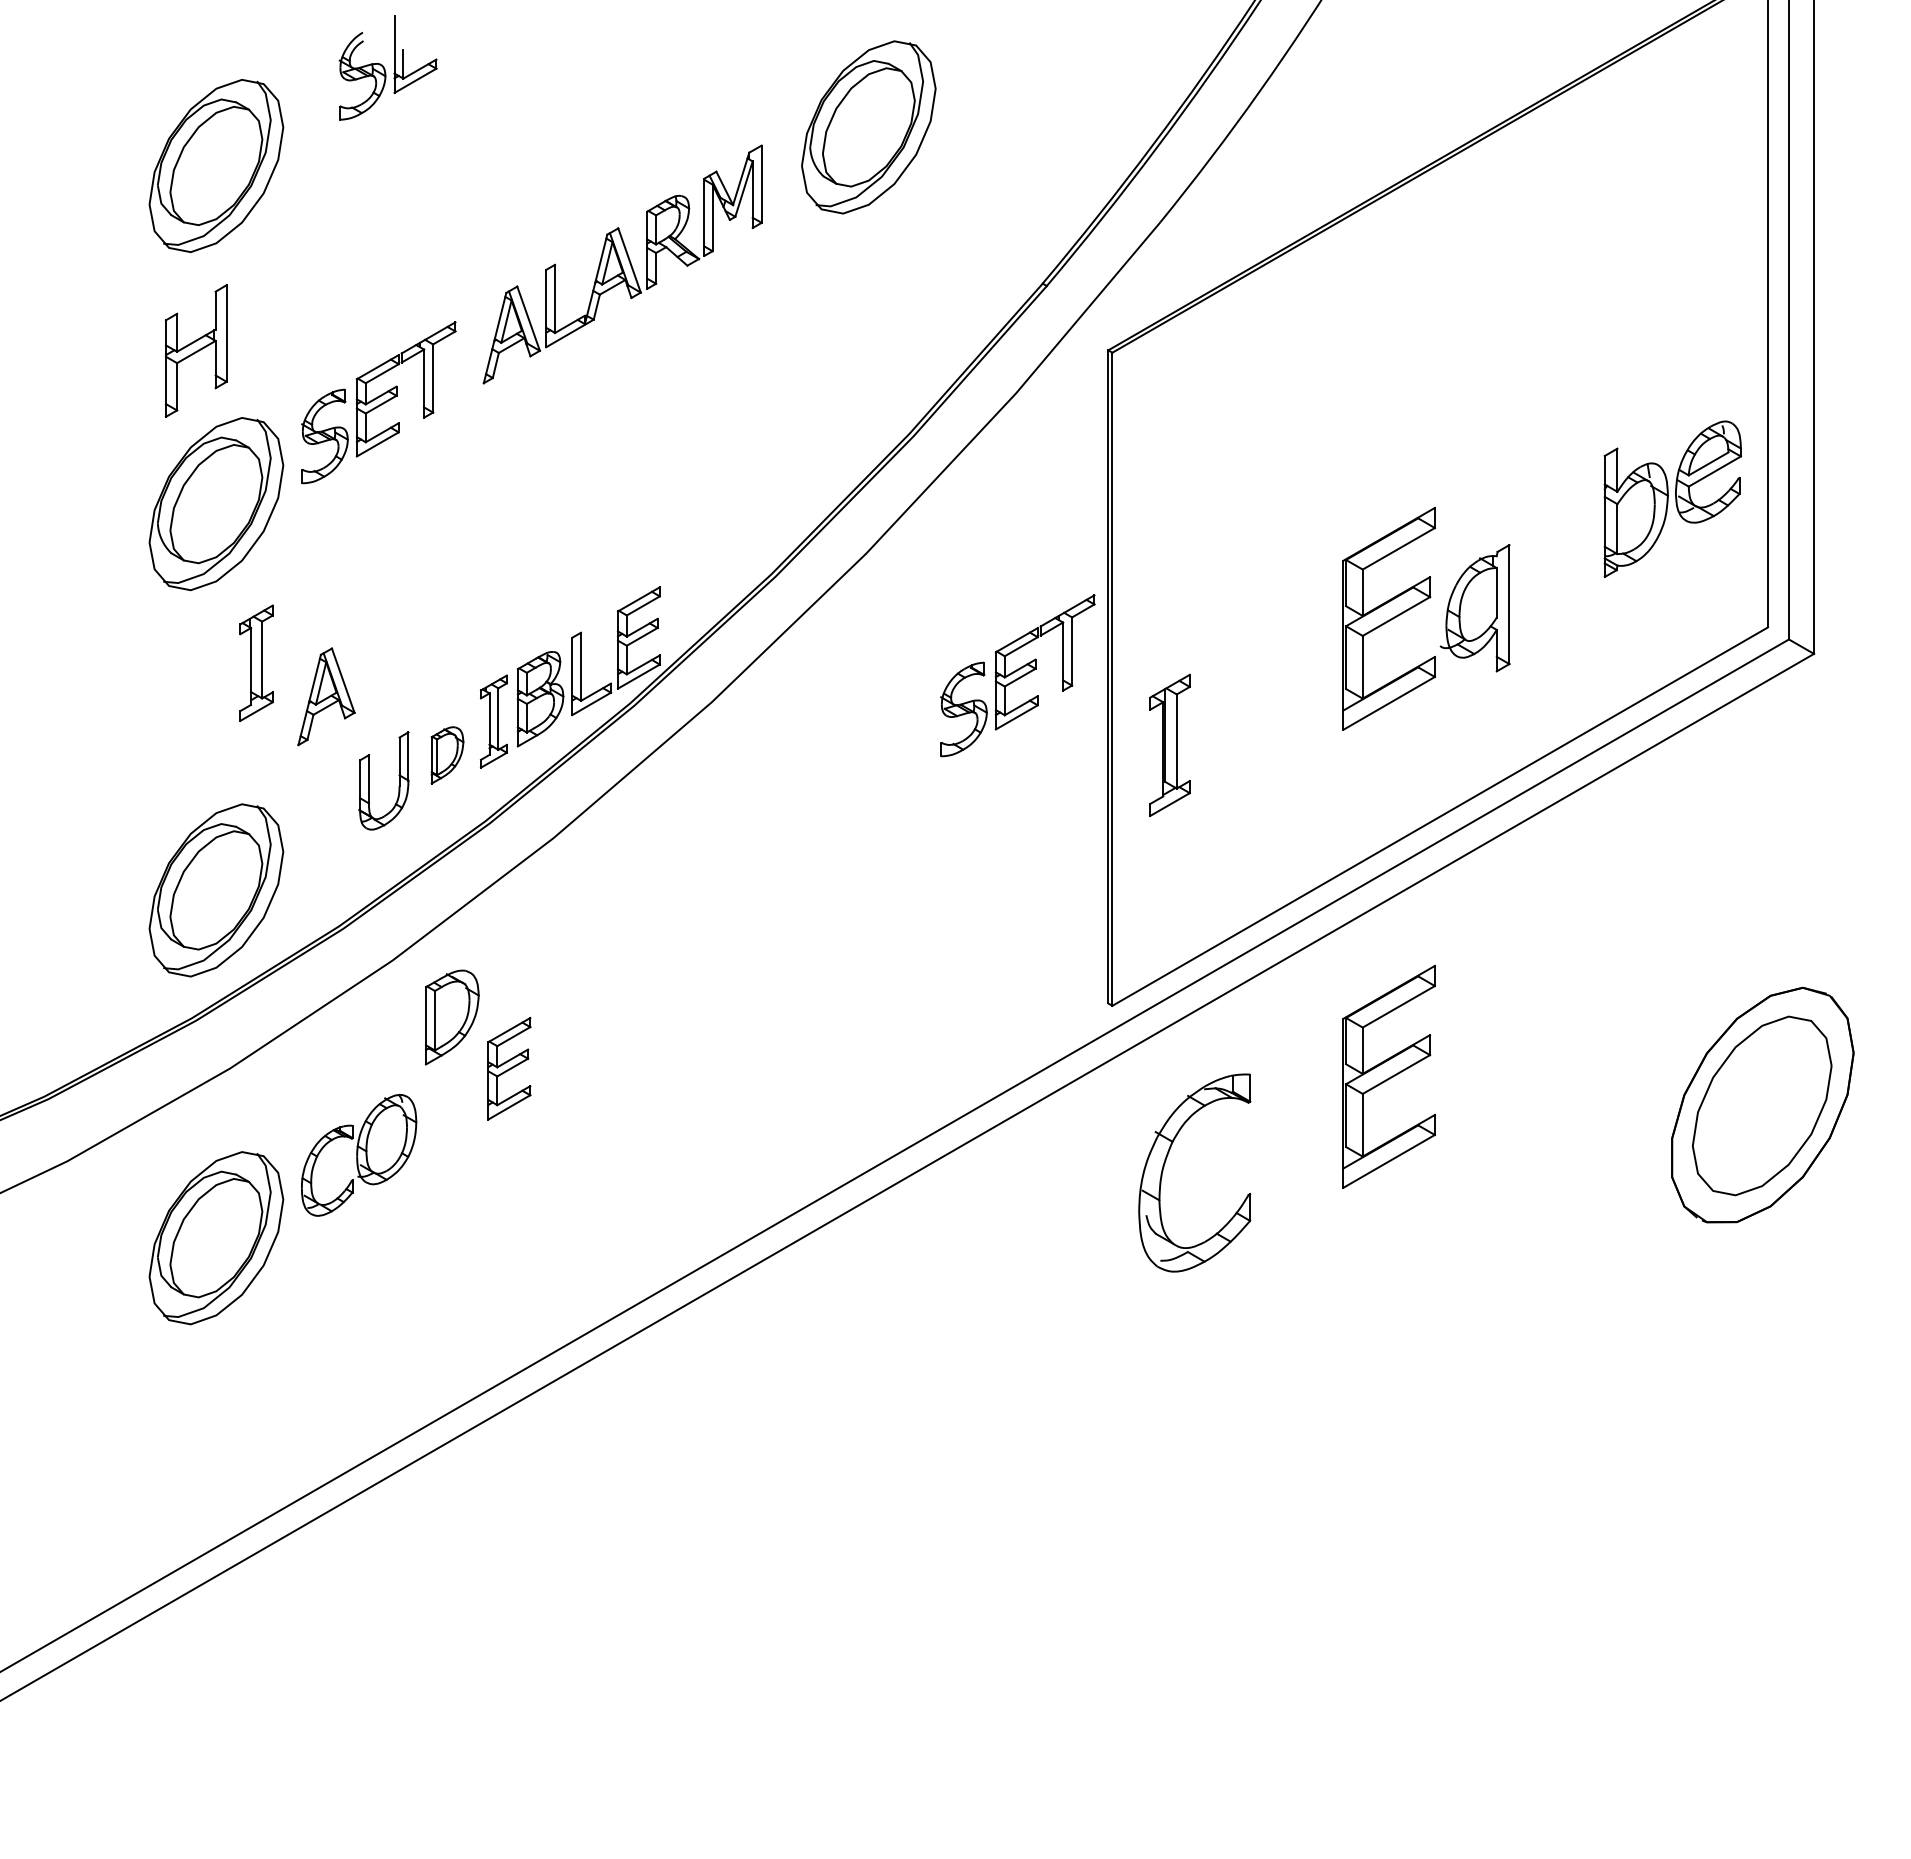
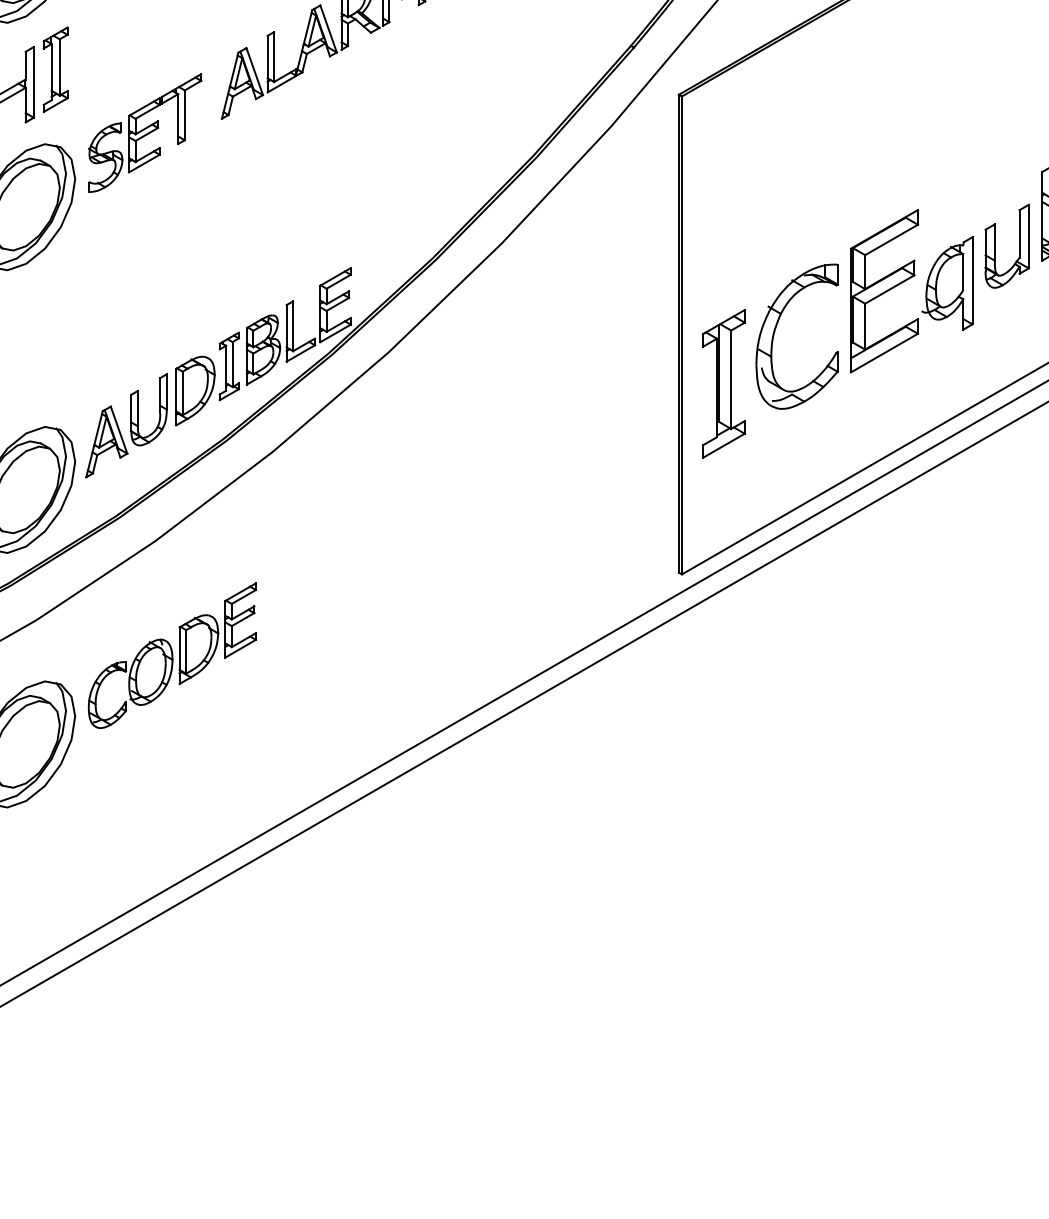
part: (1540, 557) -> (995, 246), added
part: (256, 662) -> (55, 69), moved
part: (1017, 675) -> (612, 332), removed
part: (326, 696) -> (106, 441), moved
part: (1169, 745) -> (723, 383), size x1.43
part: (447, 755) -> (195, 391), size x1.67
part: (452, 1017) -> (199, 649), moved
part: (1388, 1076) -> (883, 626), removed
part: (1165, 1163) -> (775, 329), moved

